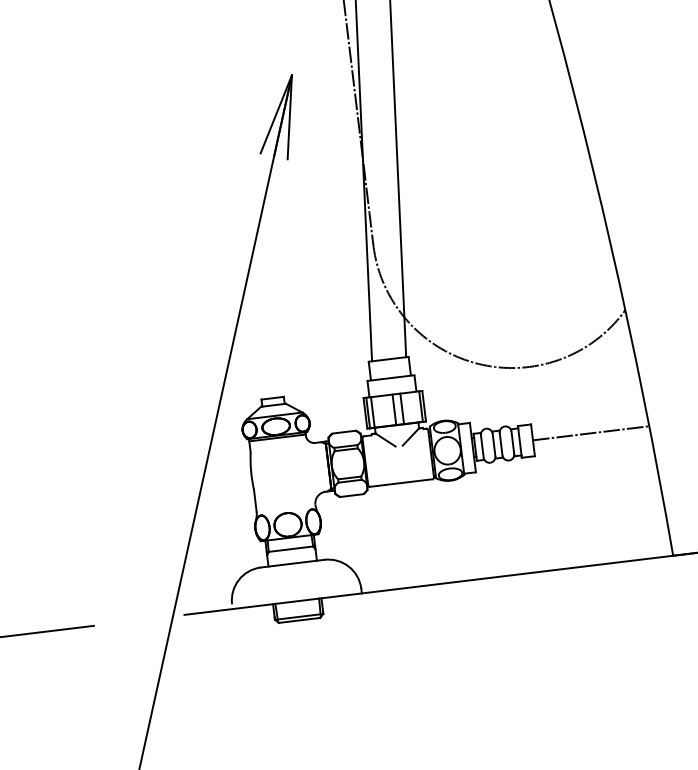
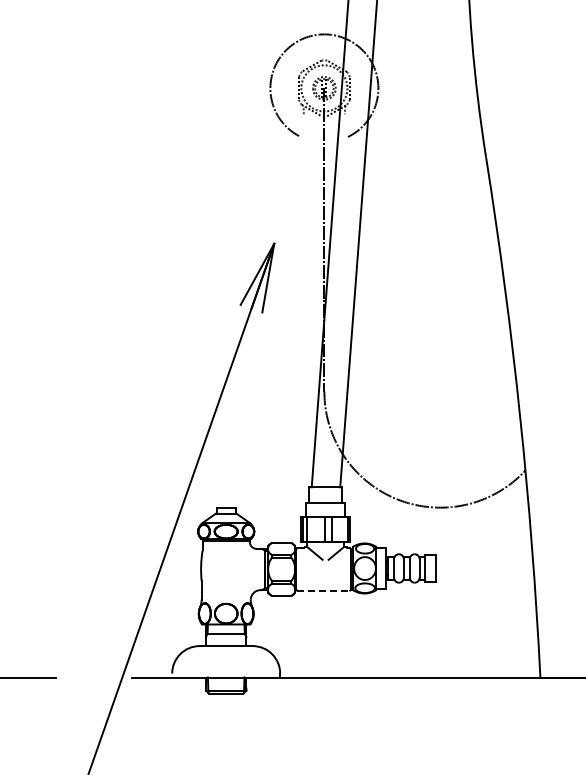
line: (590, 433) -> (484, 568), removed
line: (401, 483) -> (323, 590), solid -> dashed

